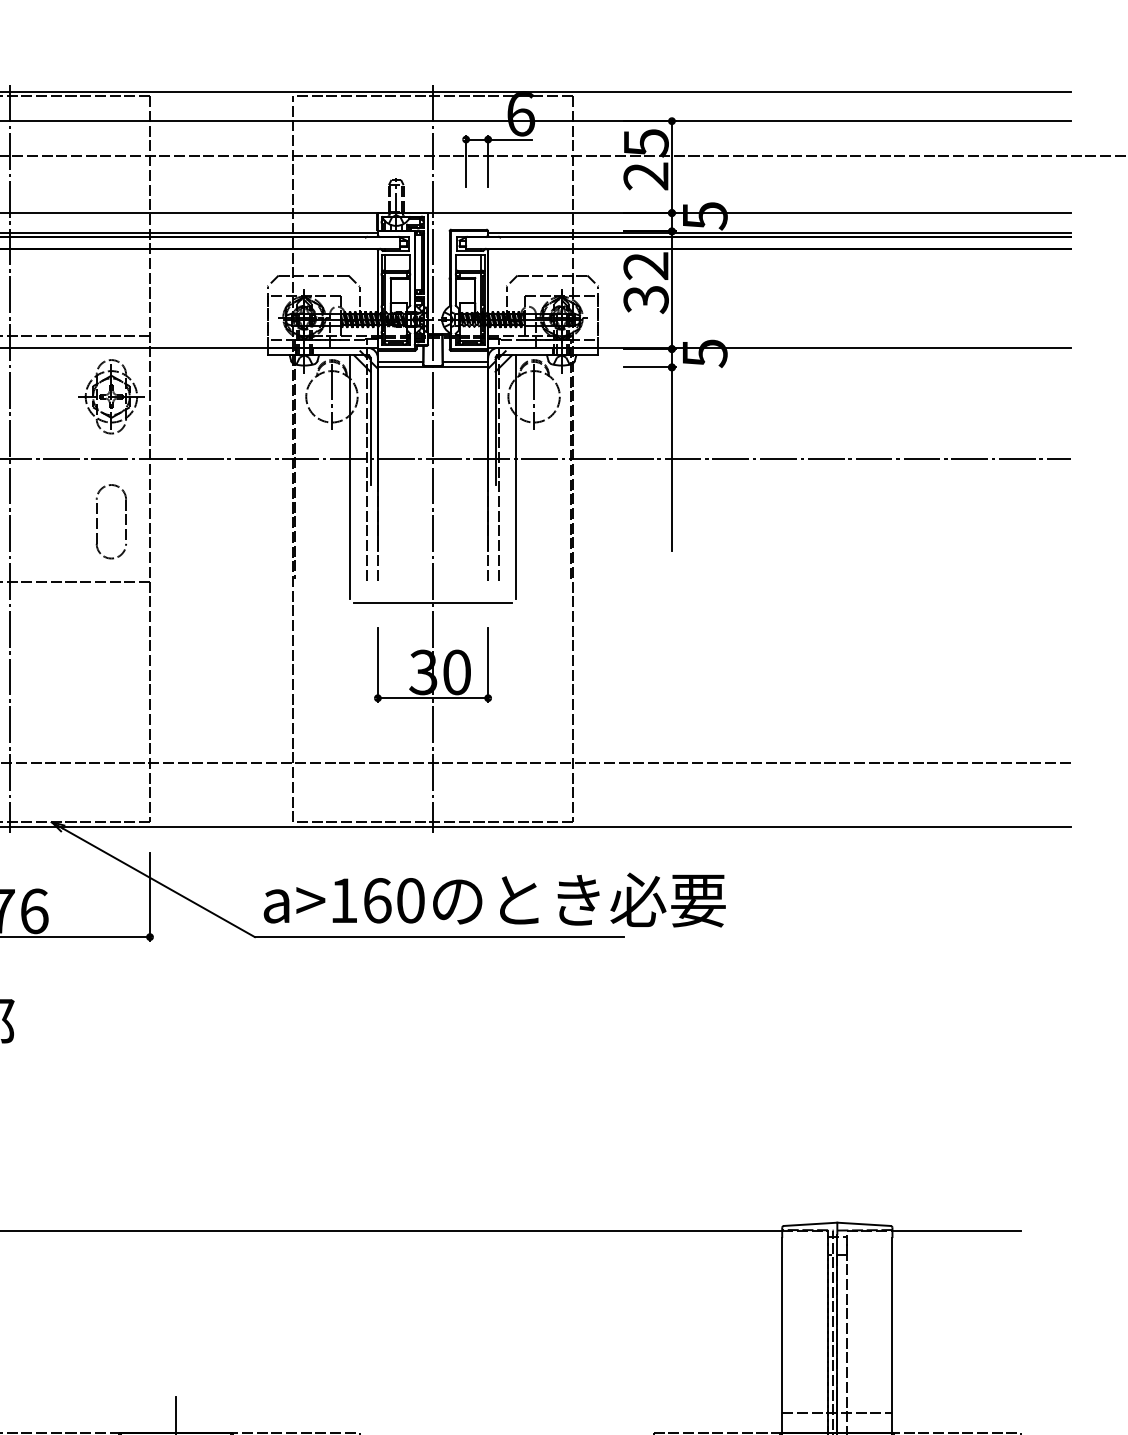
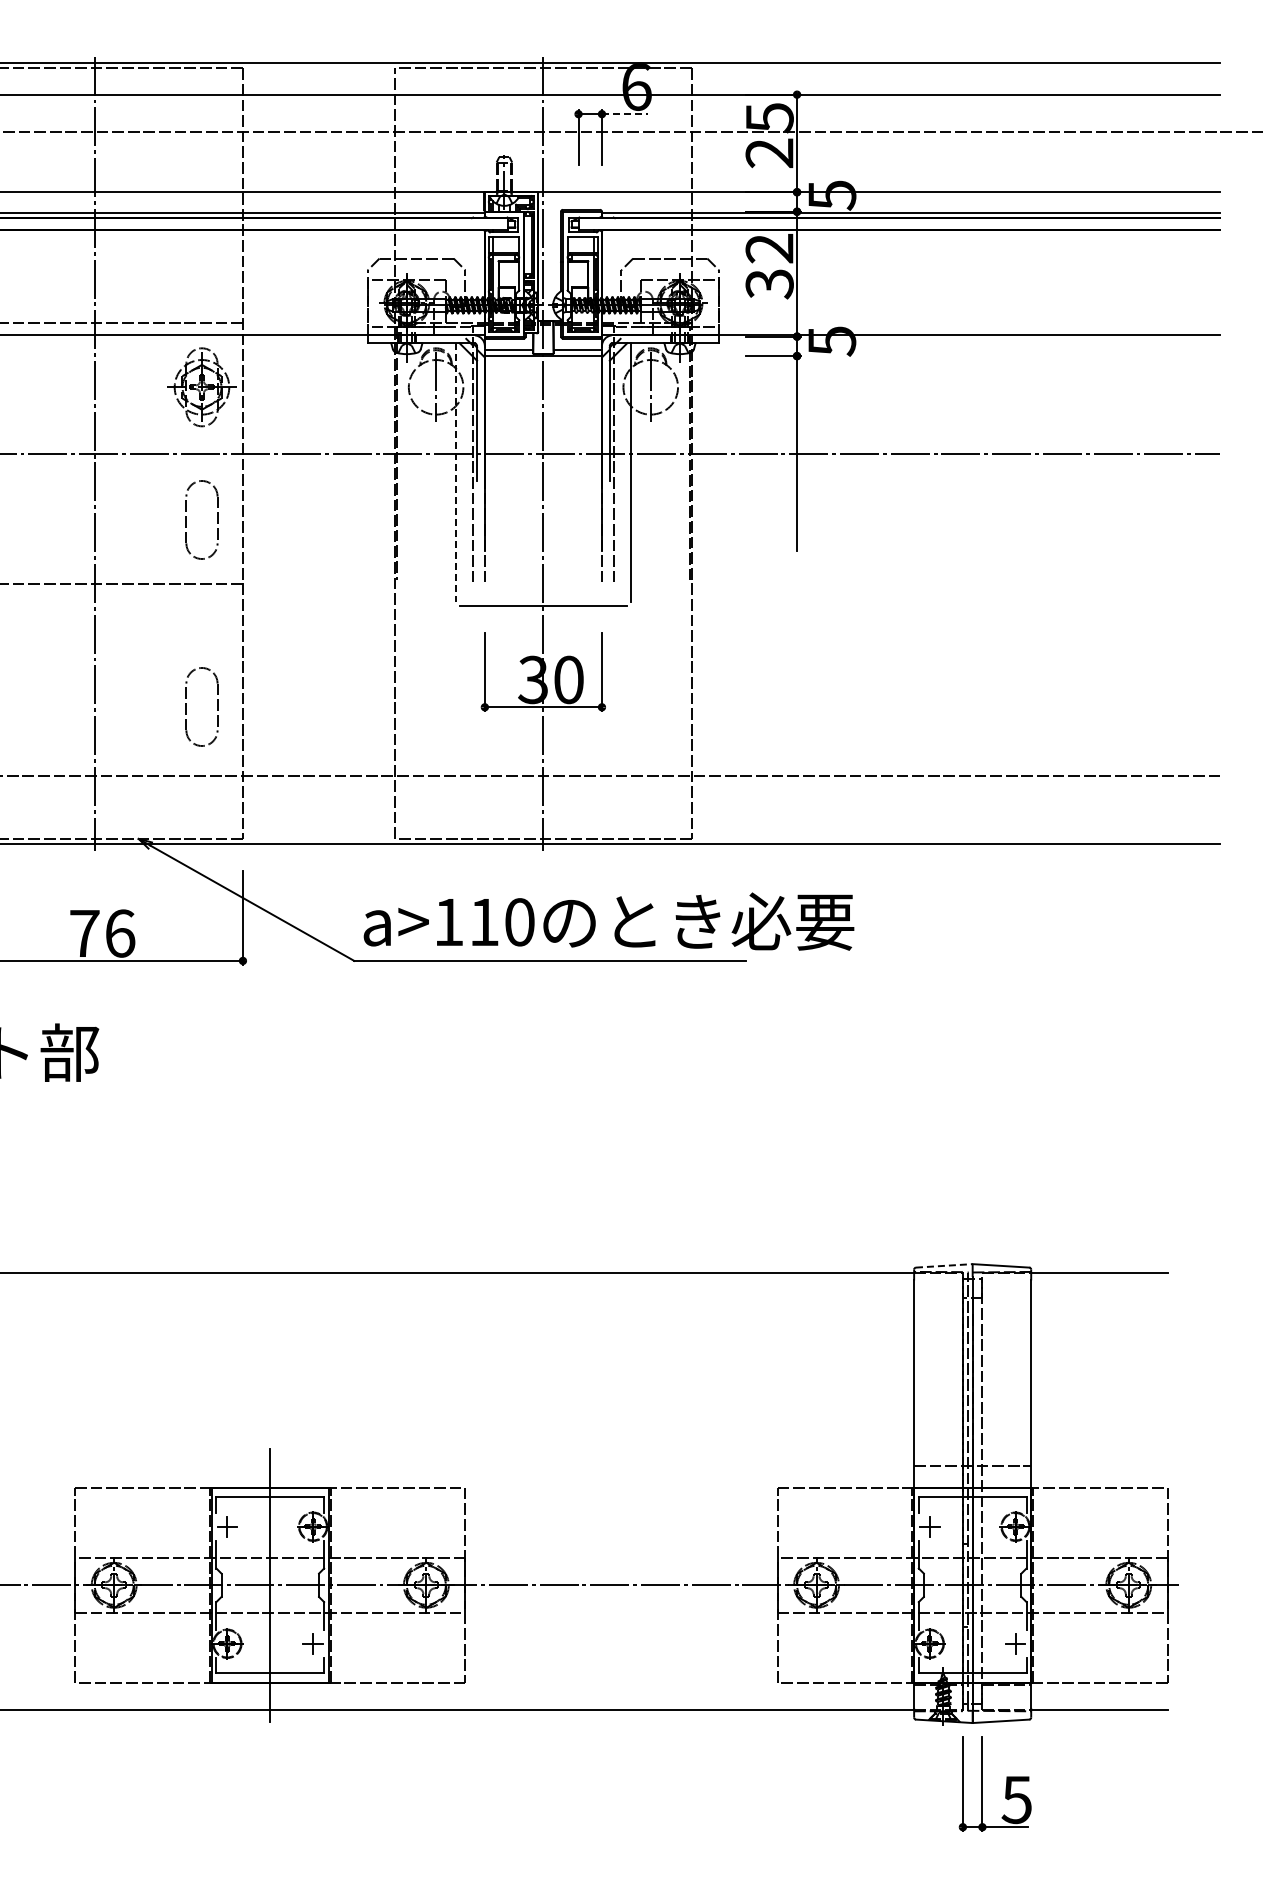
line: (510, 139) -> (625, 114), solid -> dashed
line: (350, 477) -> (455, 473), solid -> dashed
part: (96, 697) -> (186, 706), added
text: (377, 900) -> (484, 922), a>160 -> a>110
line: (810, 1223) -> (944, 1265), solid -> dashed

